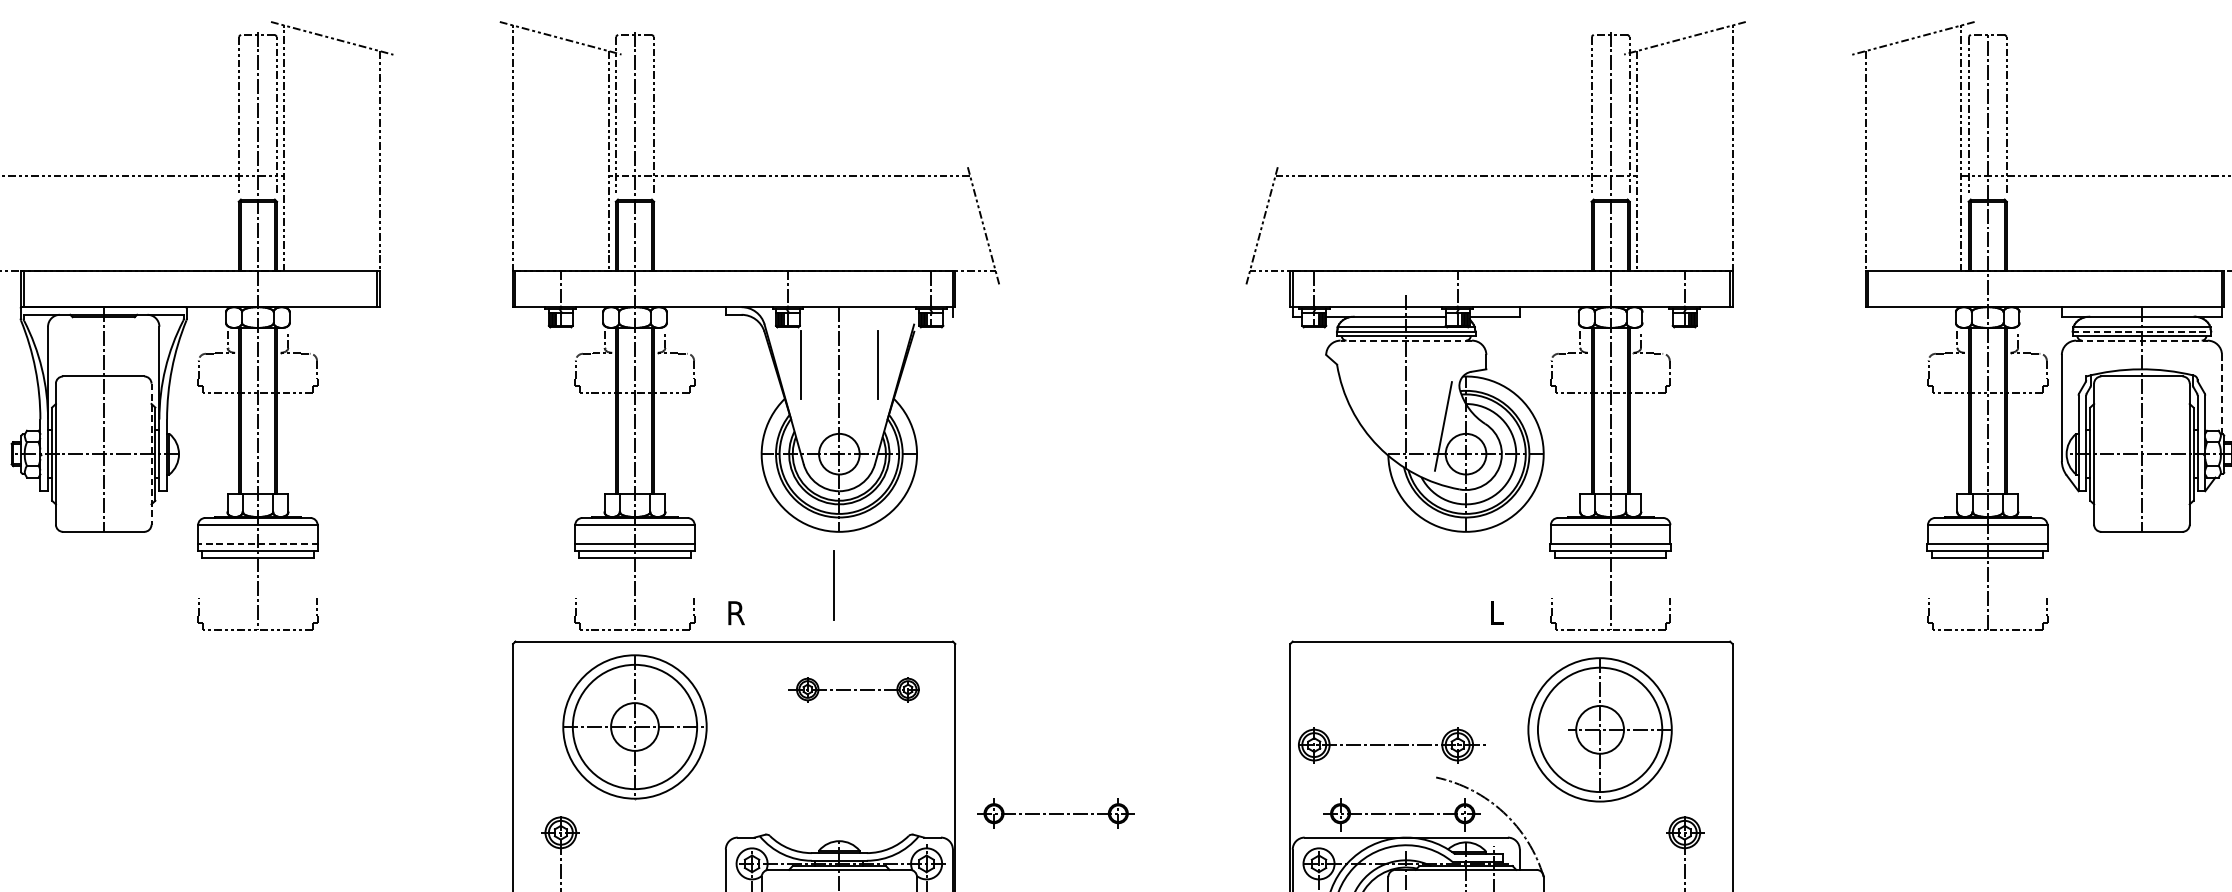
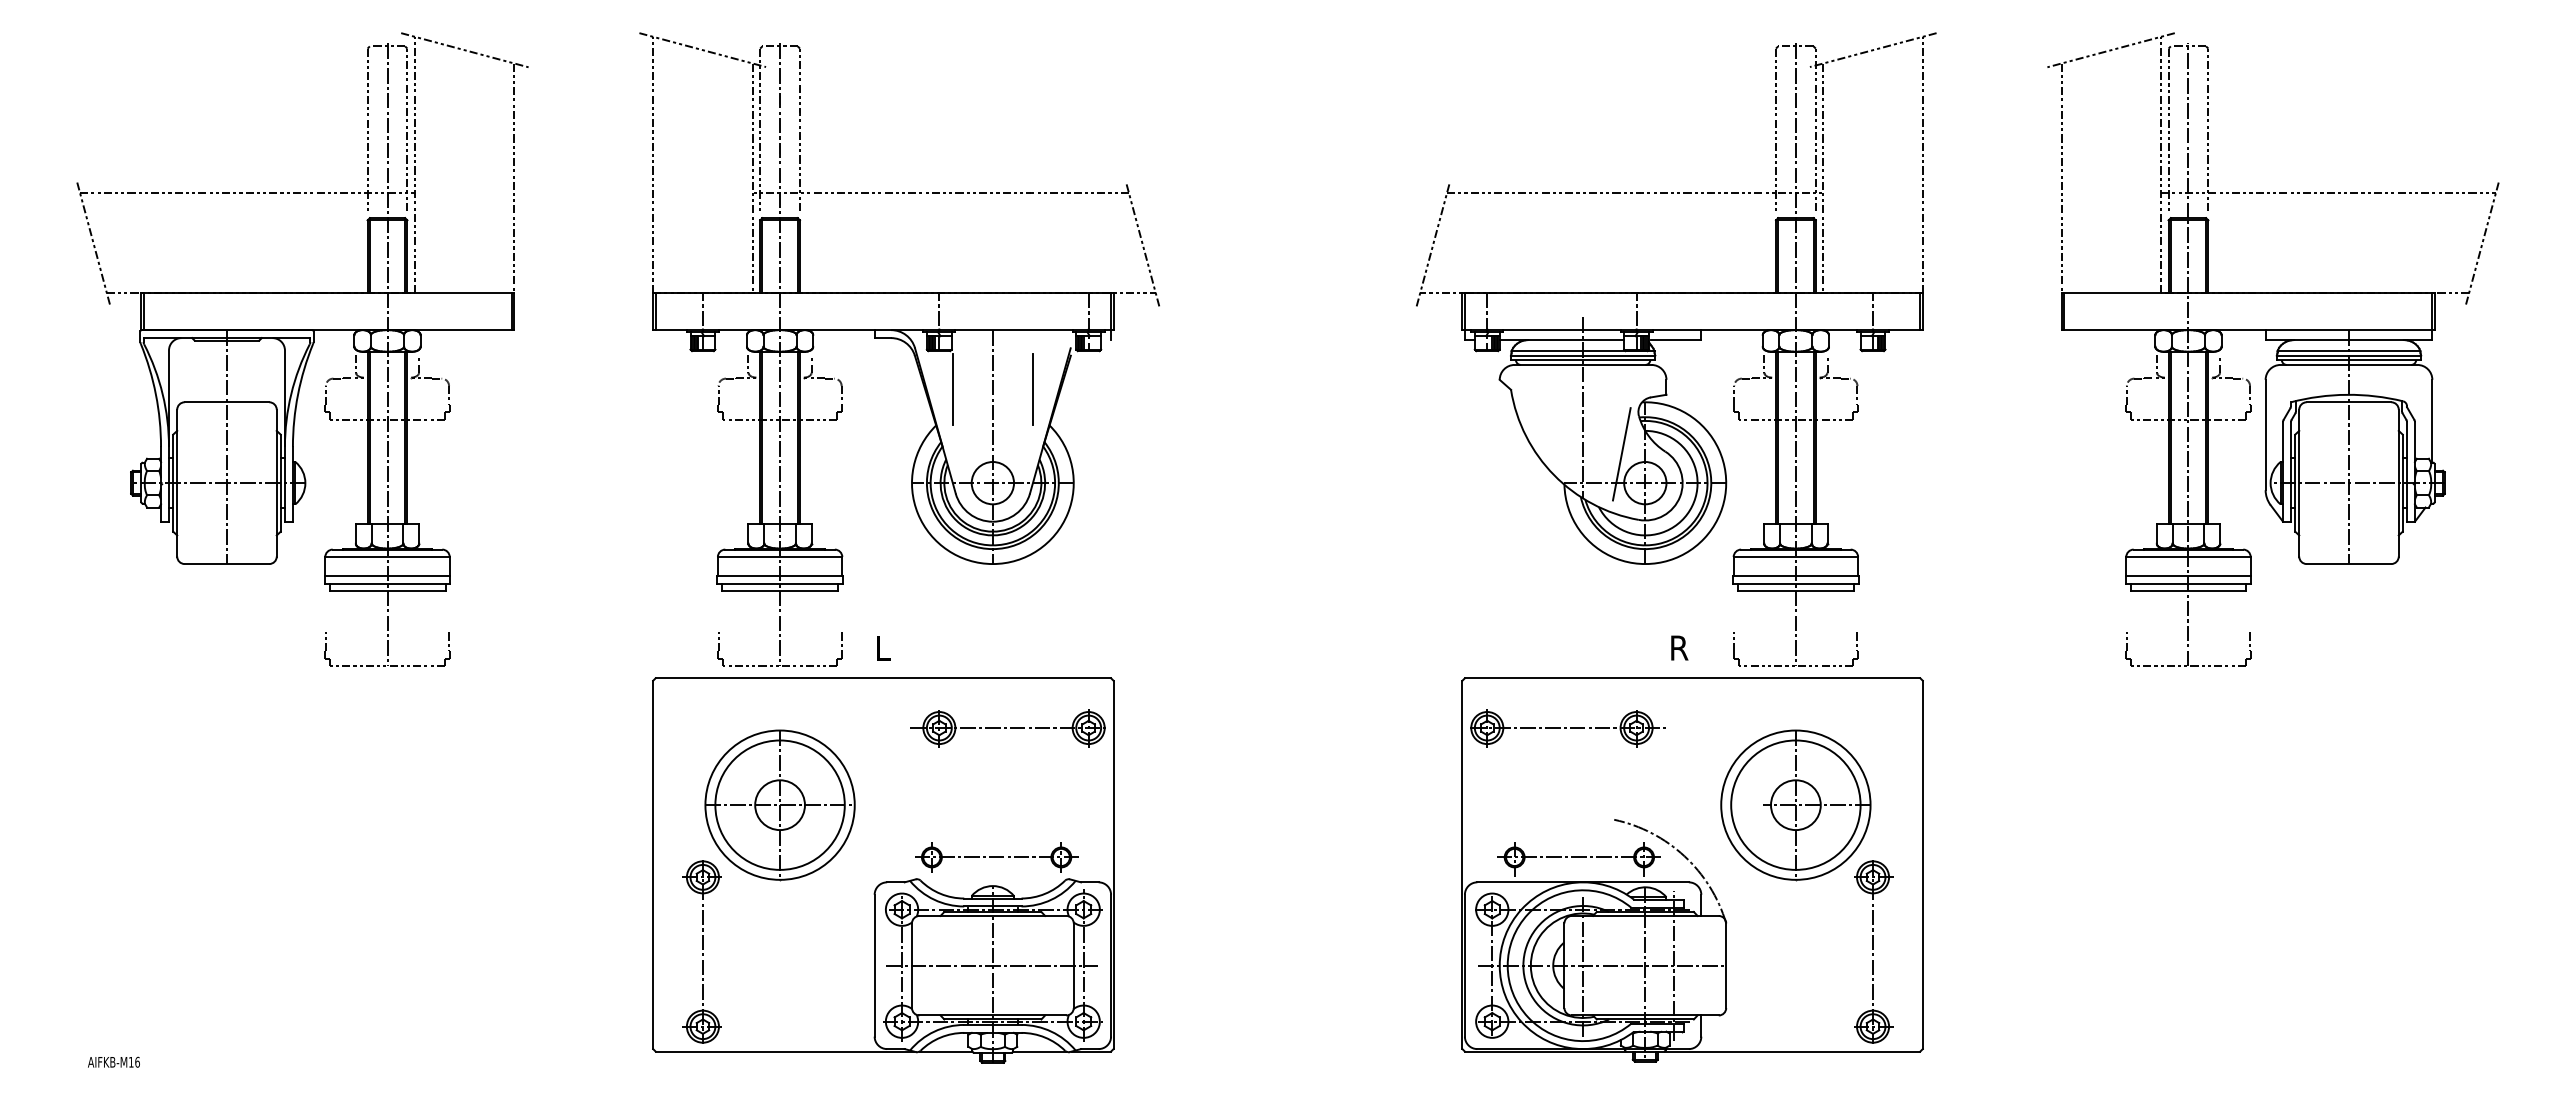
line: (2142, 331) -> (2349, 355), dashed -> solid
line: (1405, 340) -> (1582, 364), dashed -> solid
line: (2142, 340) -> (2349, 364), dashed -> solid
line: (2222, 393) -> (2432, 420), dashed -> solid
line: (151, 454) -> (276, 483), dashed -> solid
line: (257, 543) -> (387, 576), dashed -> solid
line: (834, 585) -> (987, 619), removed
text: (736, 612) -> (885, 648), R -> L
text: (1498, 612) -> (1679, 647), L -> R
part: (853, 689) -> (1007, 728), size x1.43
part: (634, 727) -> (779, 805), moved
part: (1599, 730) -> (1795, 805), moved
part: (1391, 745) -> (1567, 728), moved
part: (1056, 813) -> (996, 857), moved

